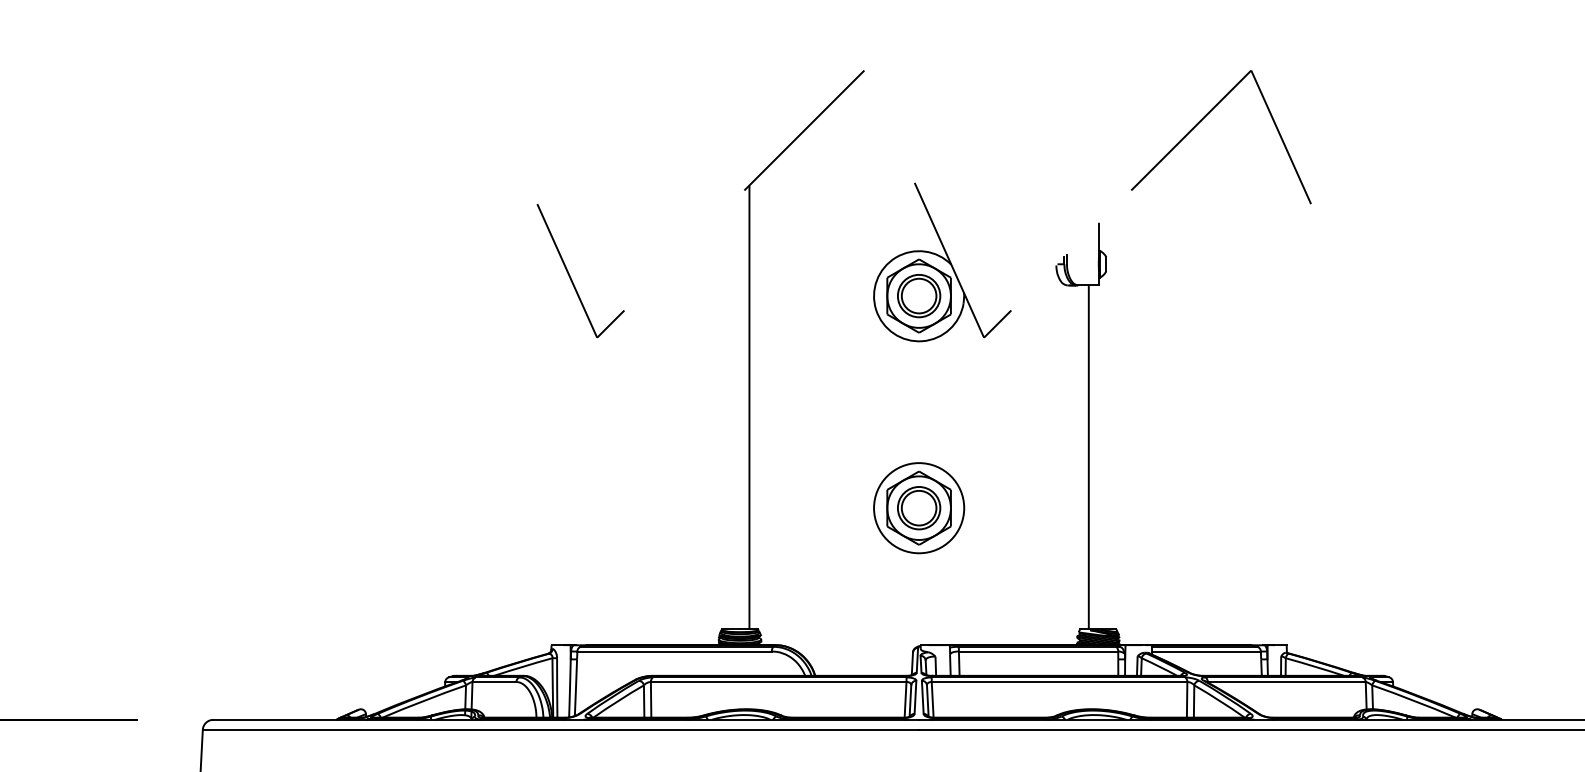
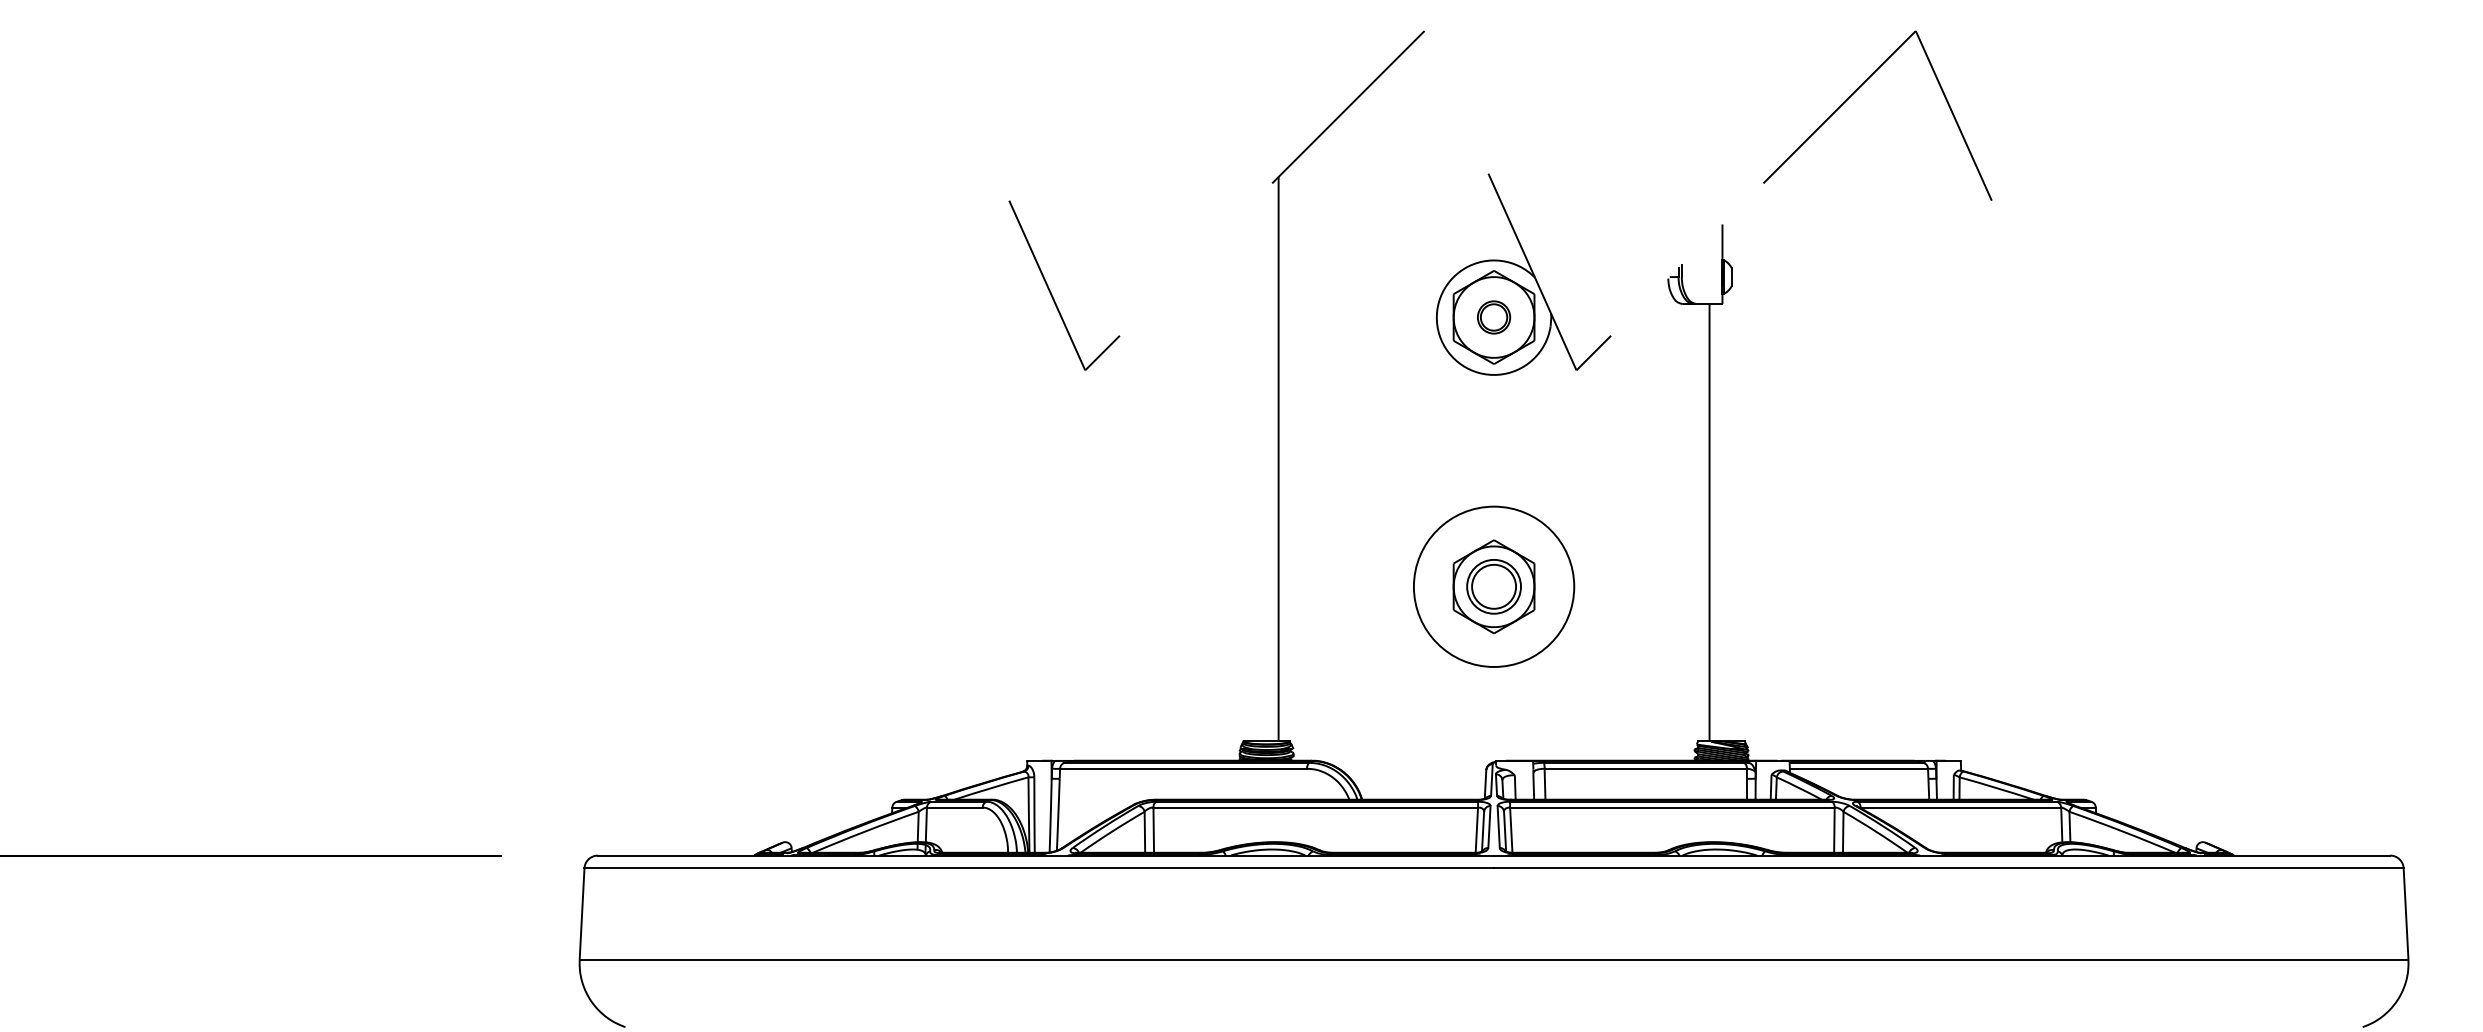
part: (918, 296) -> (1493, 317), size x0.6
circle: (918, 507) -> (1493, 586), size x1.4

